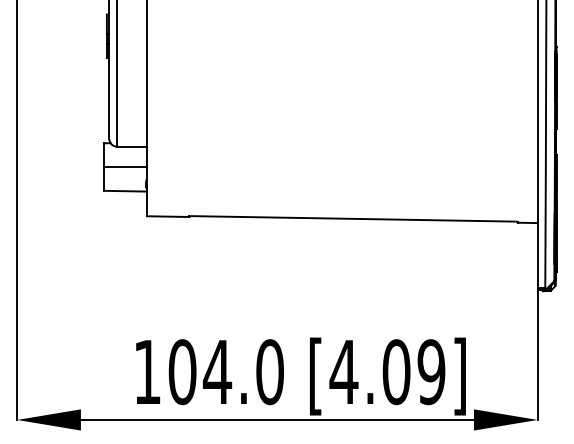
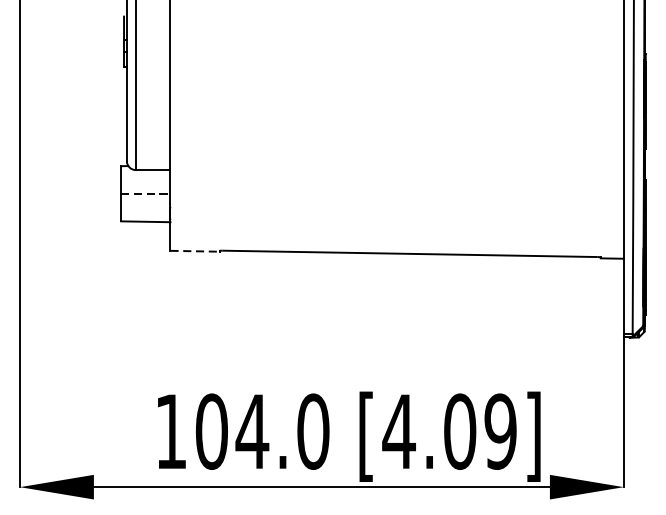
line: (126, 167) -> (146, 194), solid -> dashed
line: (168, 216) -> (195, 251), solid -> dashed

